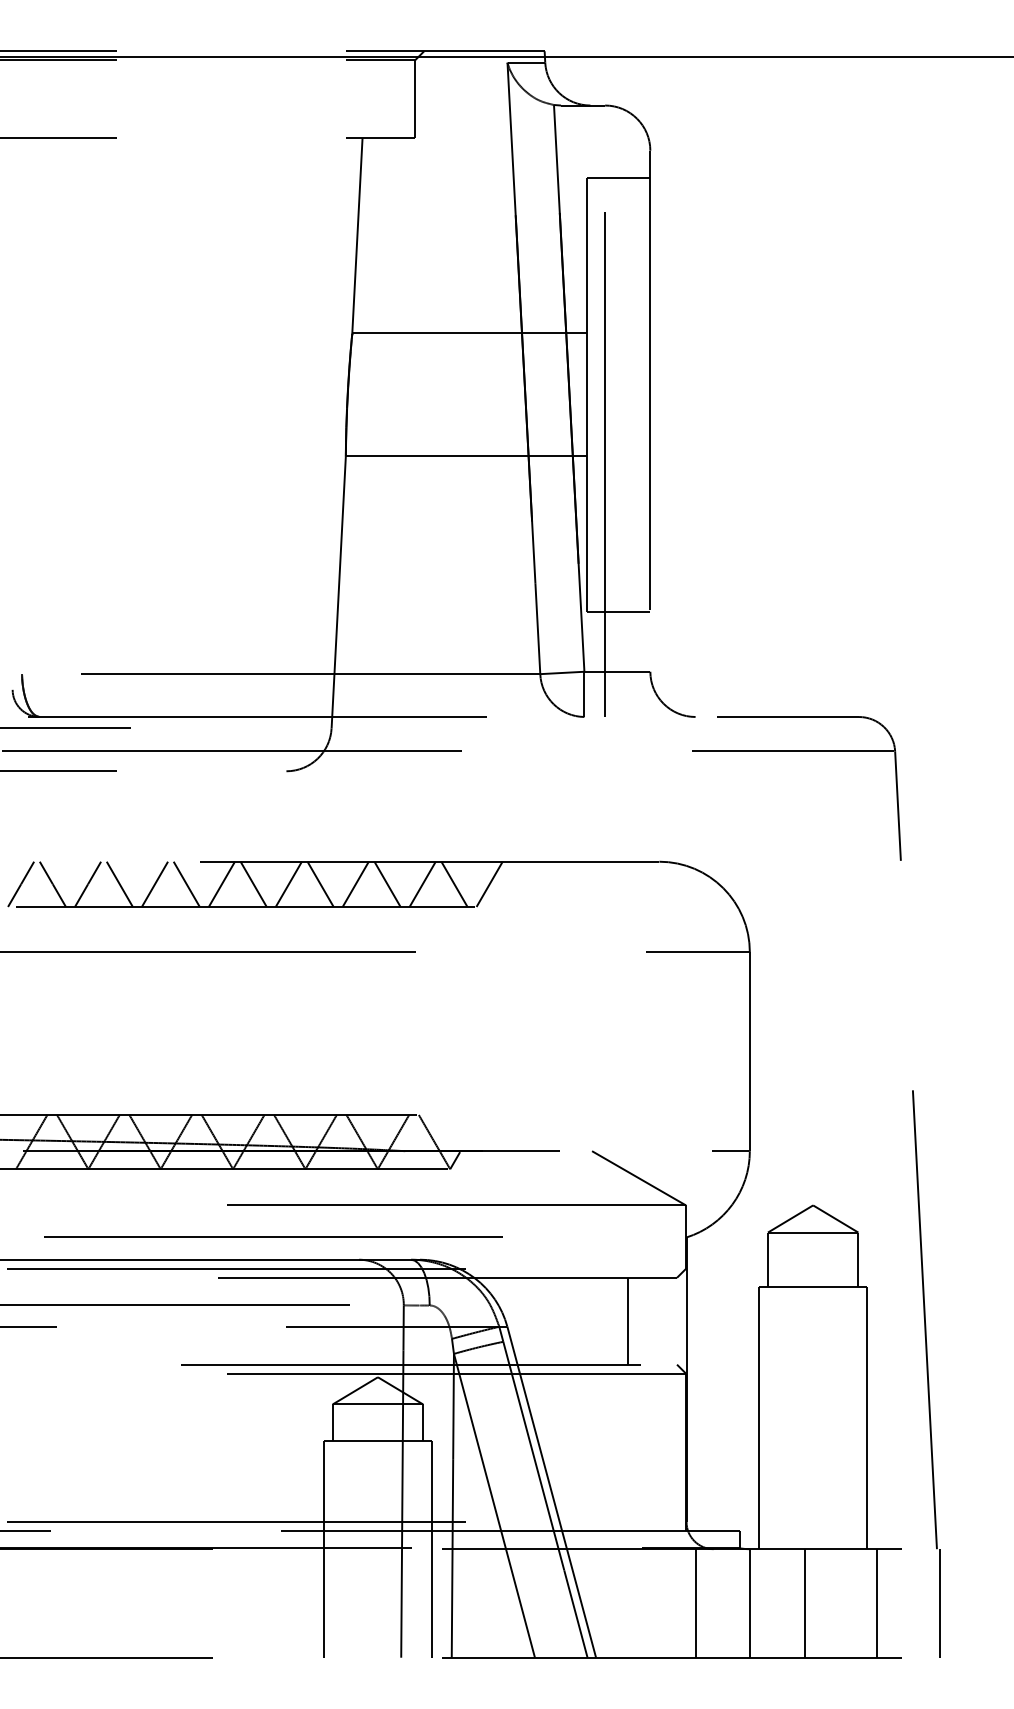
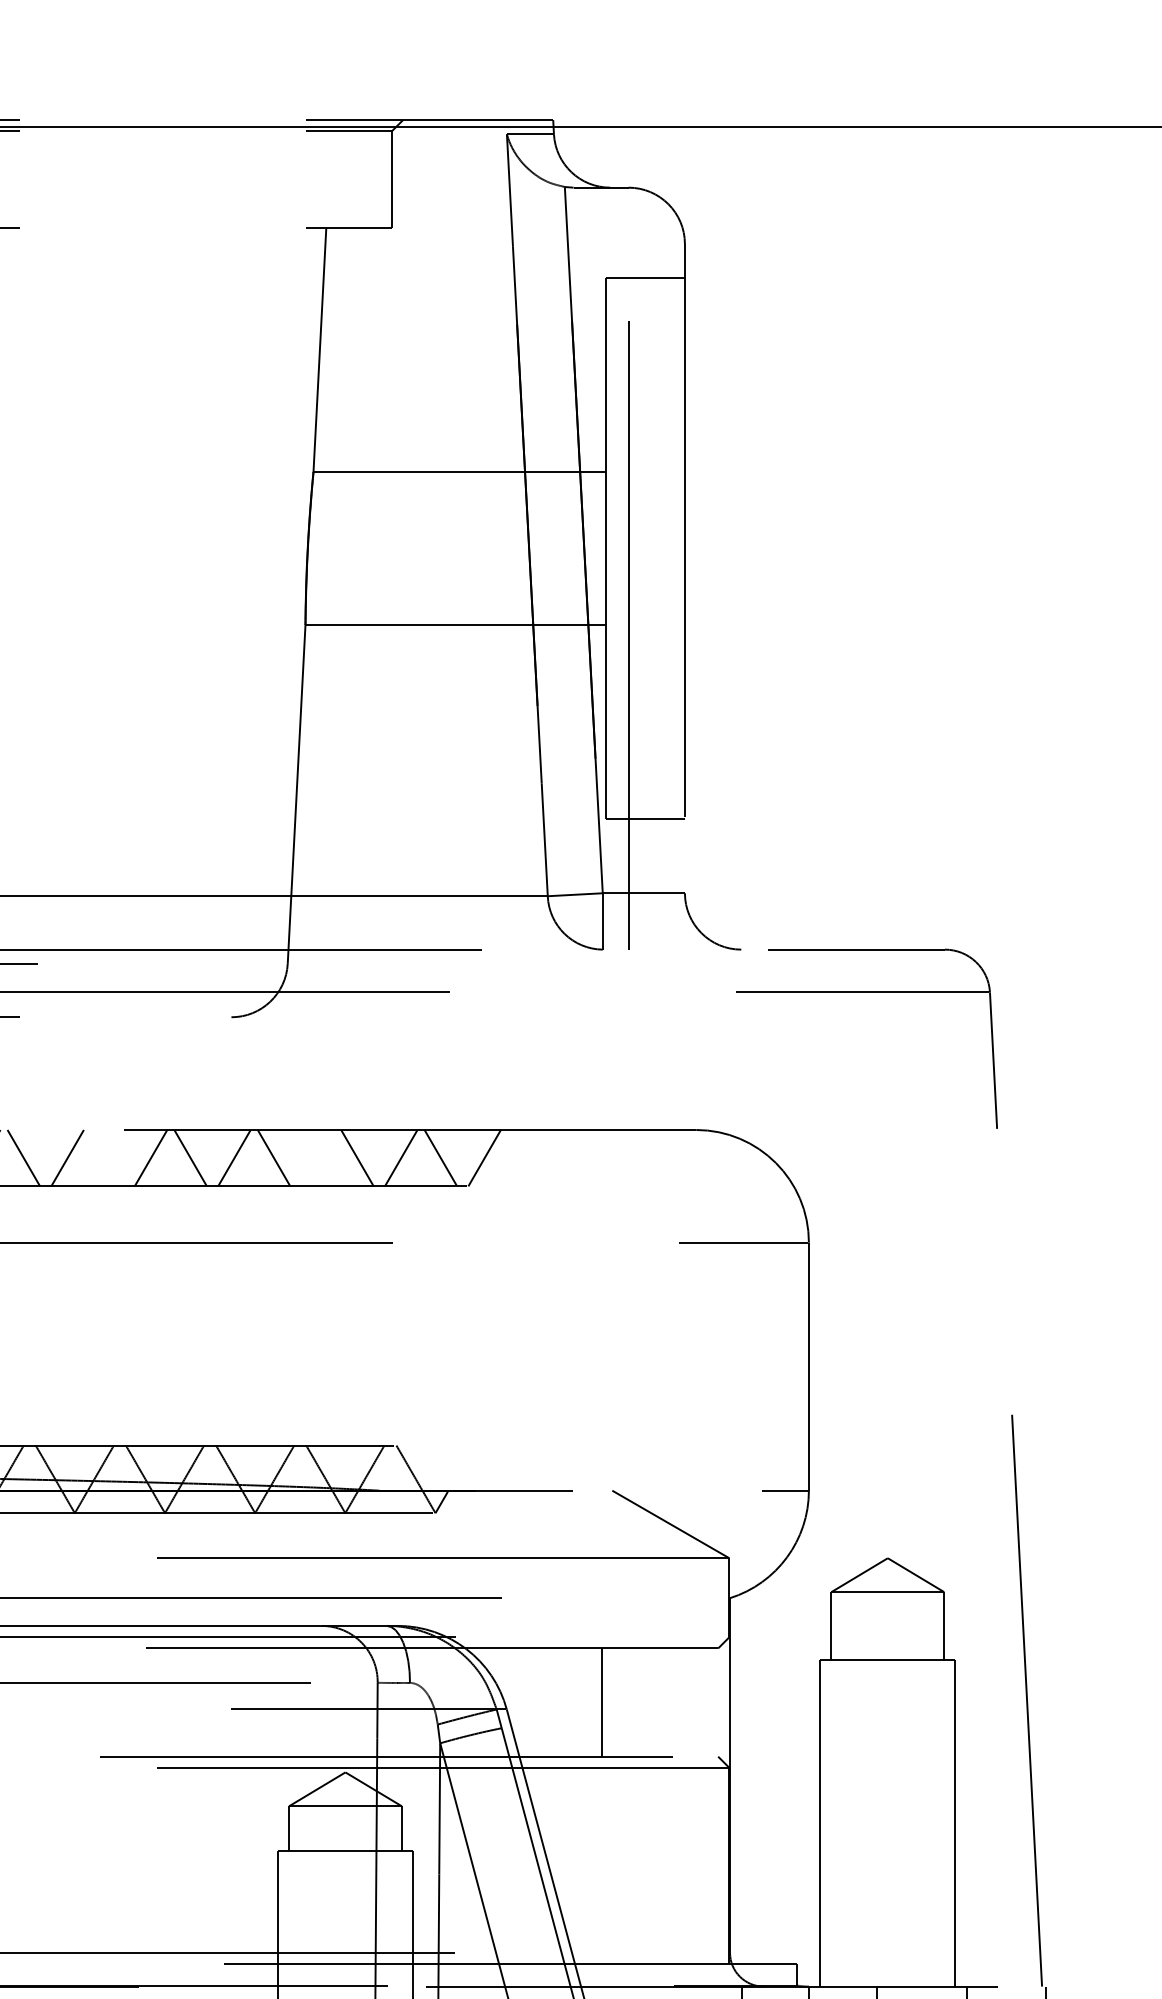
line: (186, 883) -> (106, 1157), removed
line: (355, 883) -> (317, 1157), removed
line: (628, 1320) -> (602, 1701), moved

